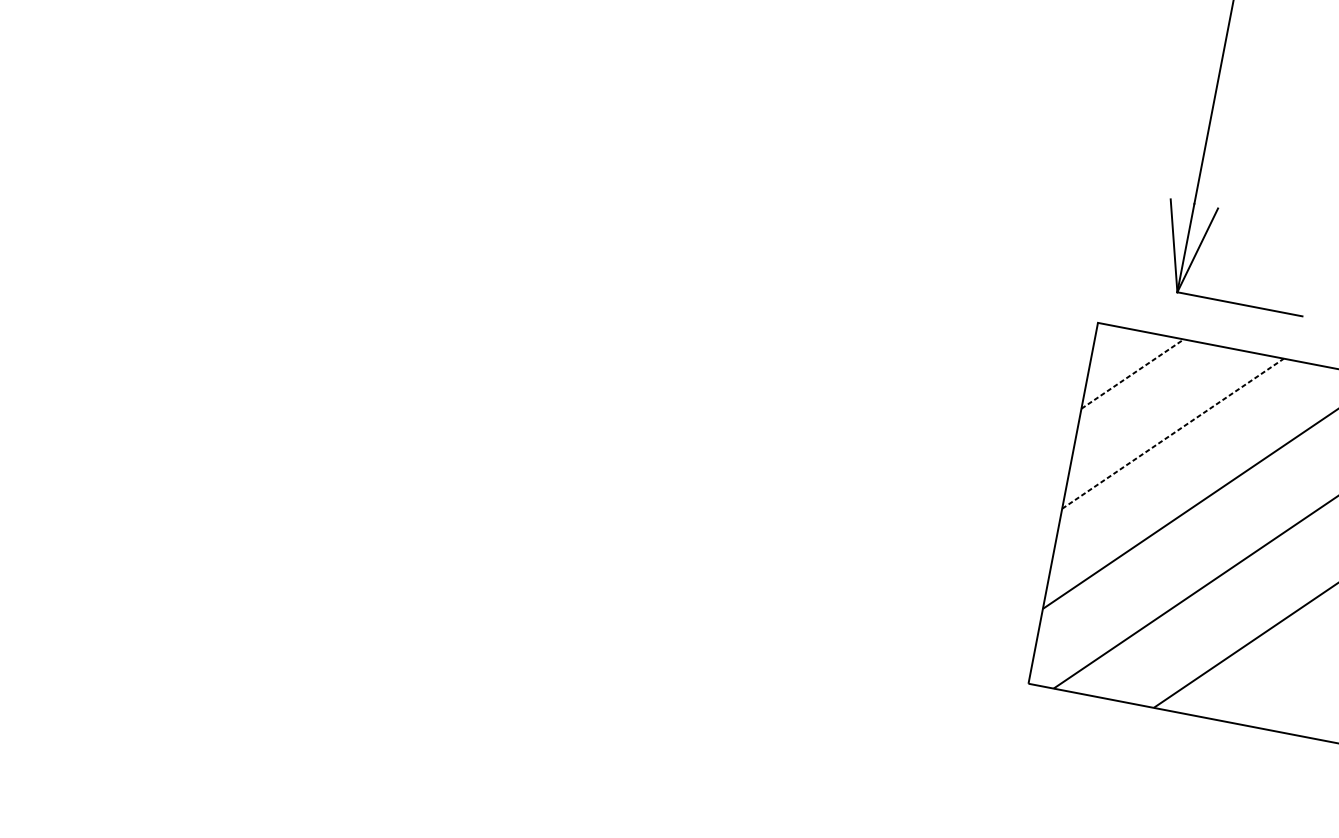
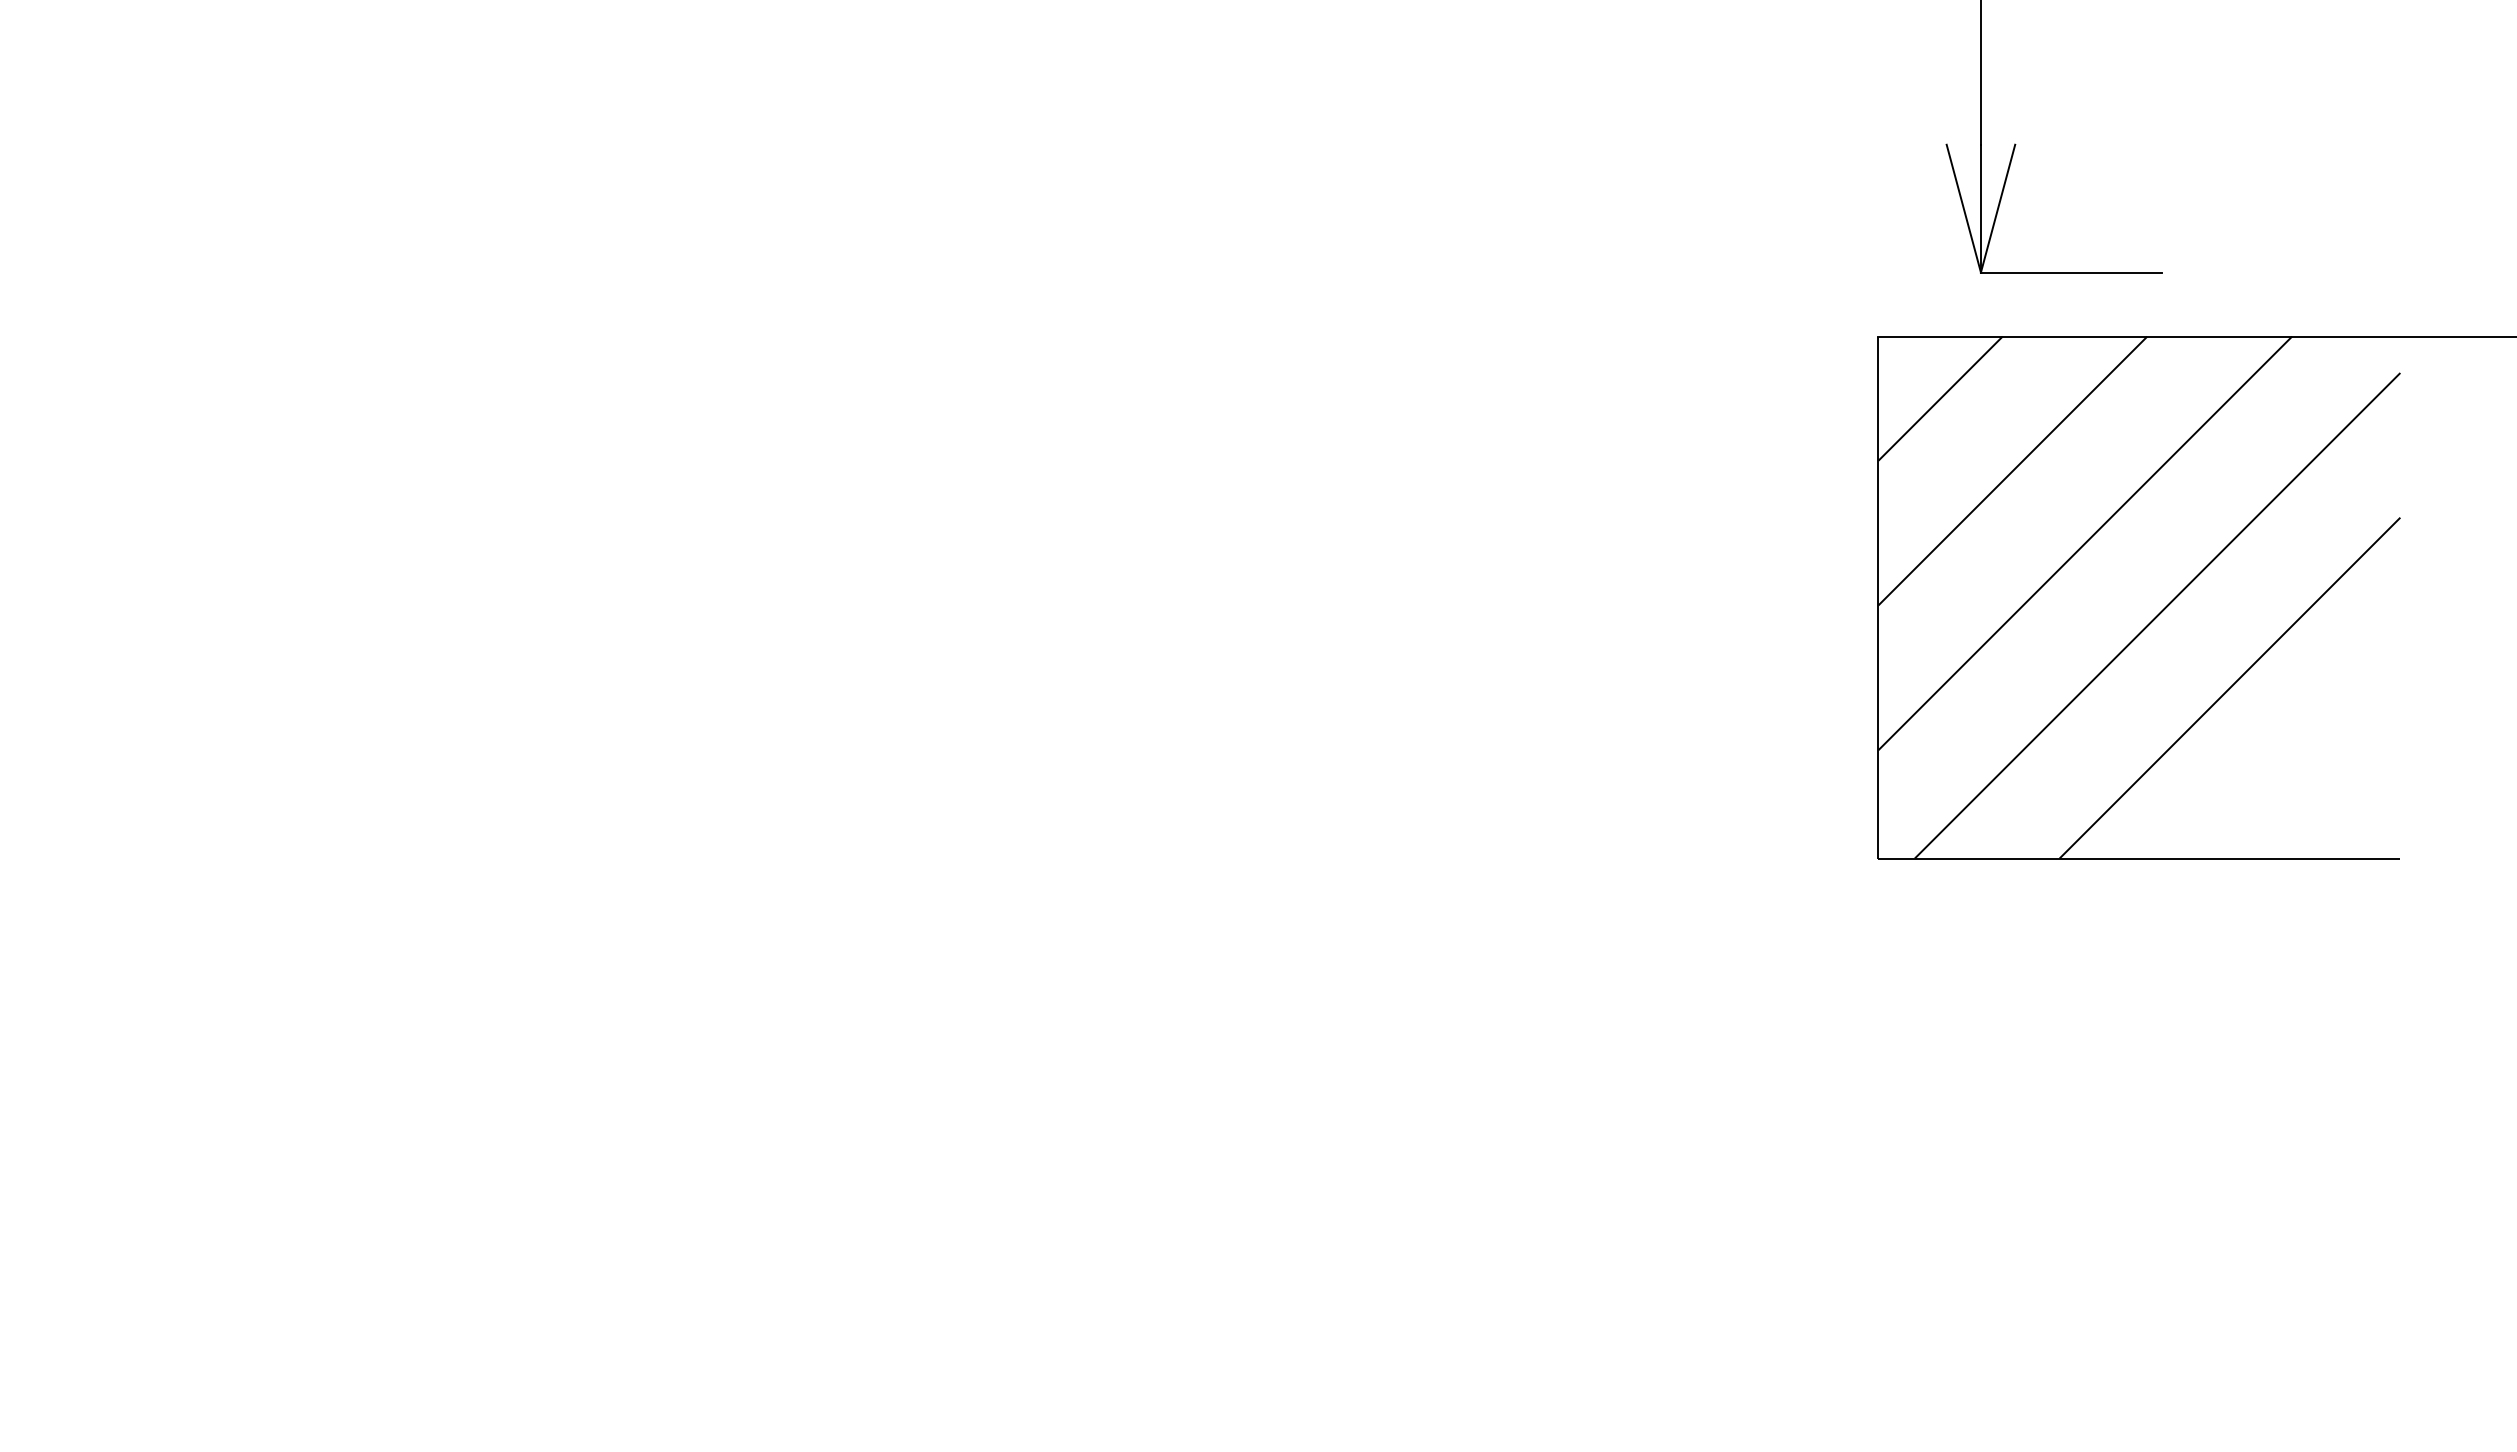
line: (1132, 373) -> (1940, 398), dashed -> solid
line: (1173, 433) -> (2013, 470), dashed -> solid

